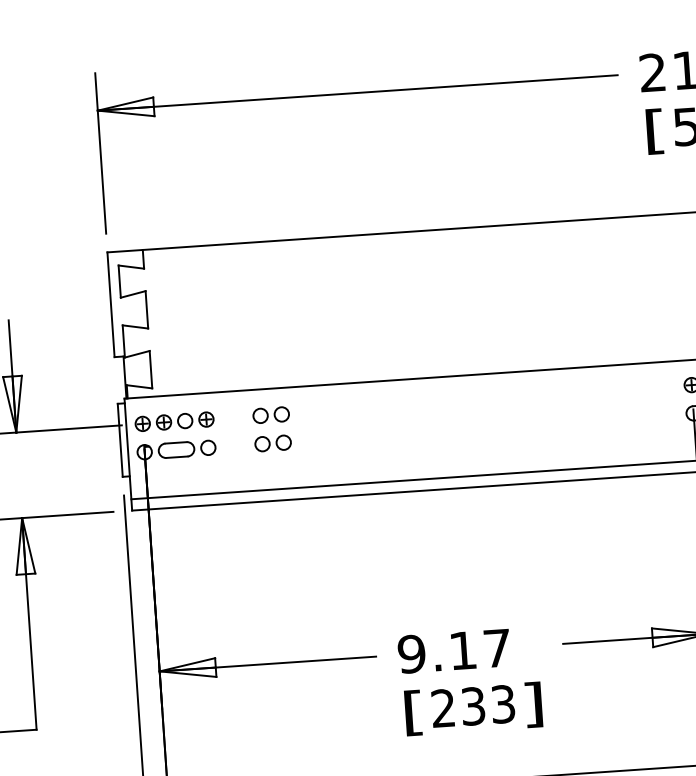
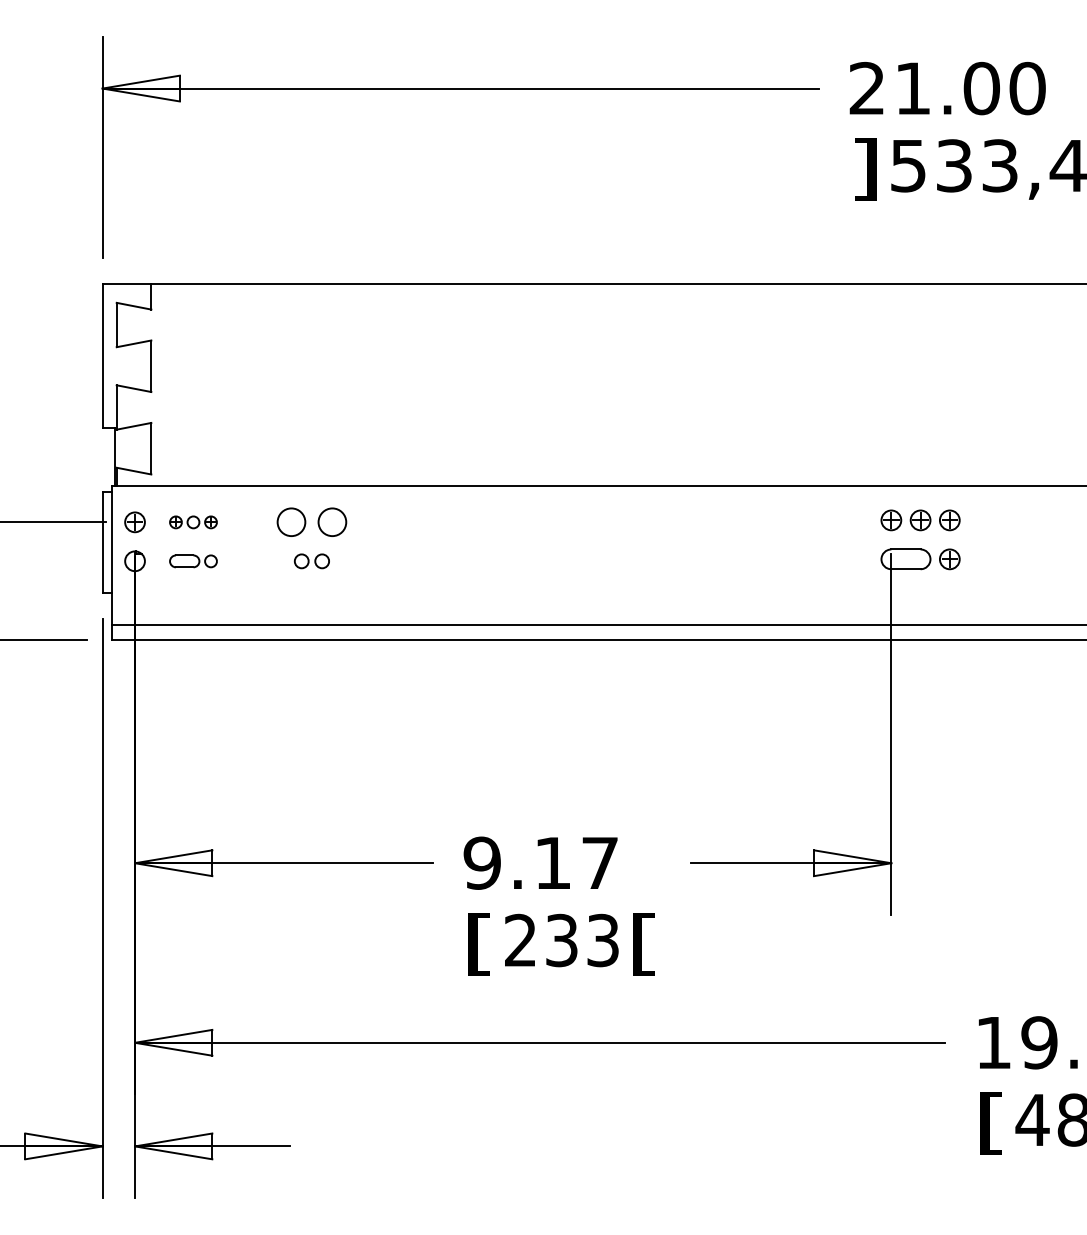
text: (655, 131) -> (865, 169), [ -> ]
part: (270, 415) -> (311, 522), size x1.4
part: (185, 421) -> (193, 522), size x0.6
part: (272, 443) -> (311, 561), size x0.7
part: (187, 449) -> (193, 561), size x0.6
text: (533, 705) -> (644, 944), ] -> [

